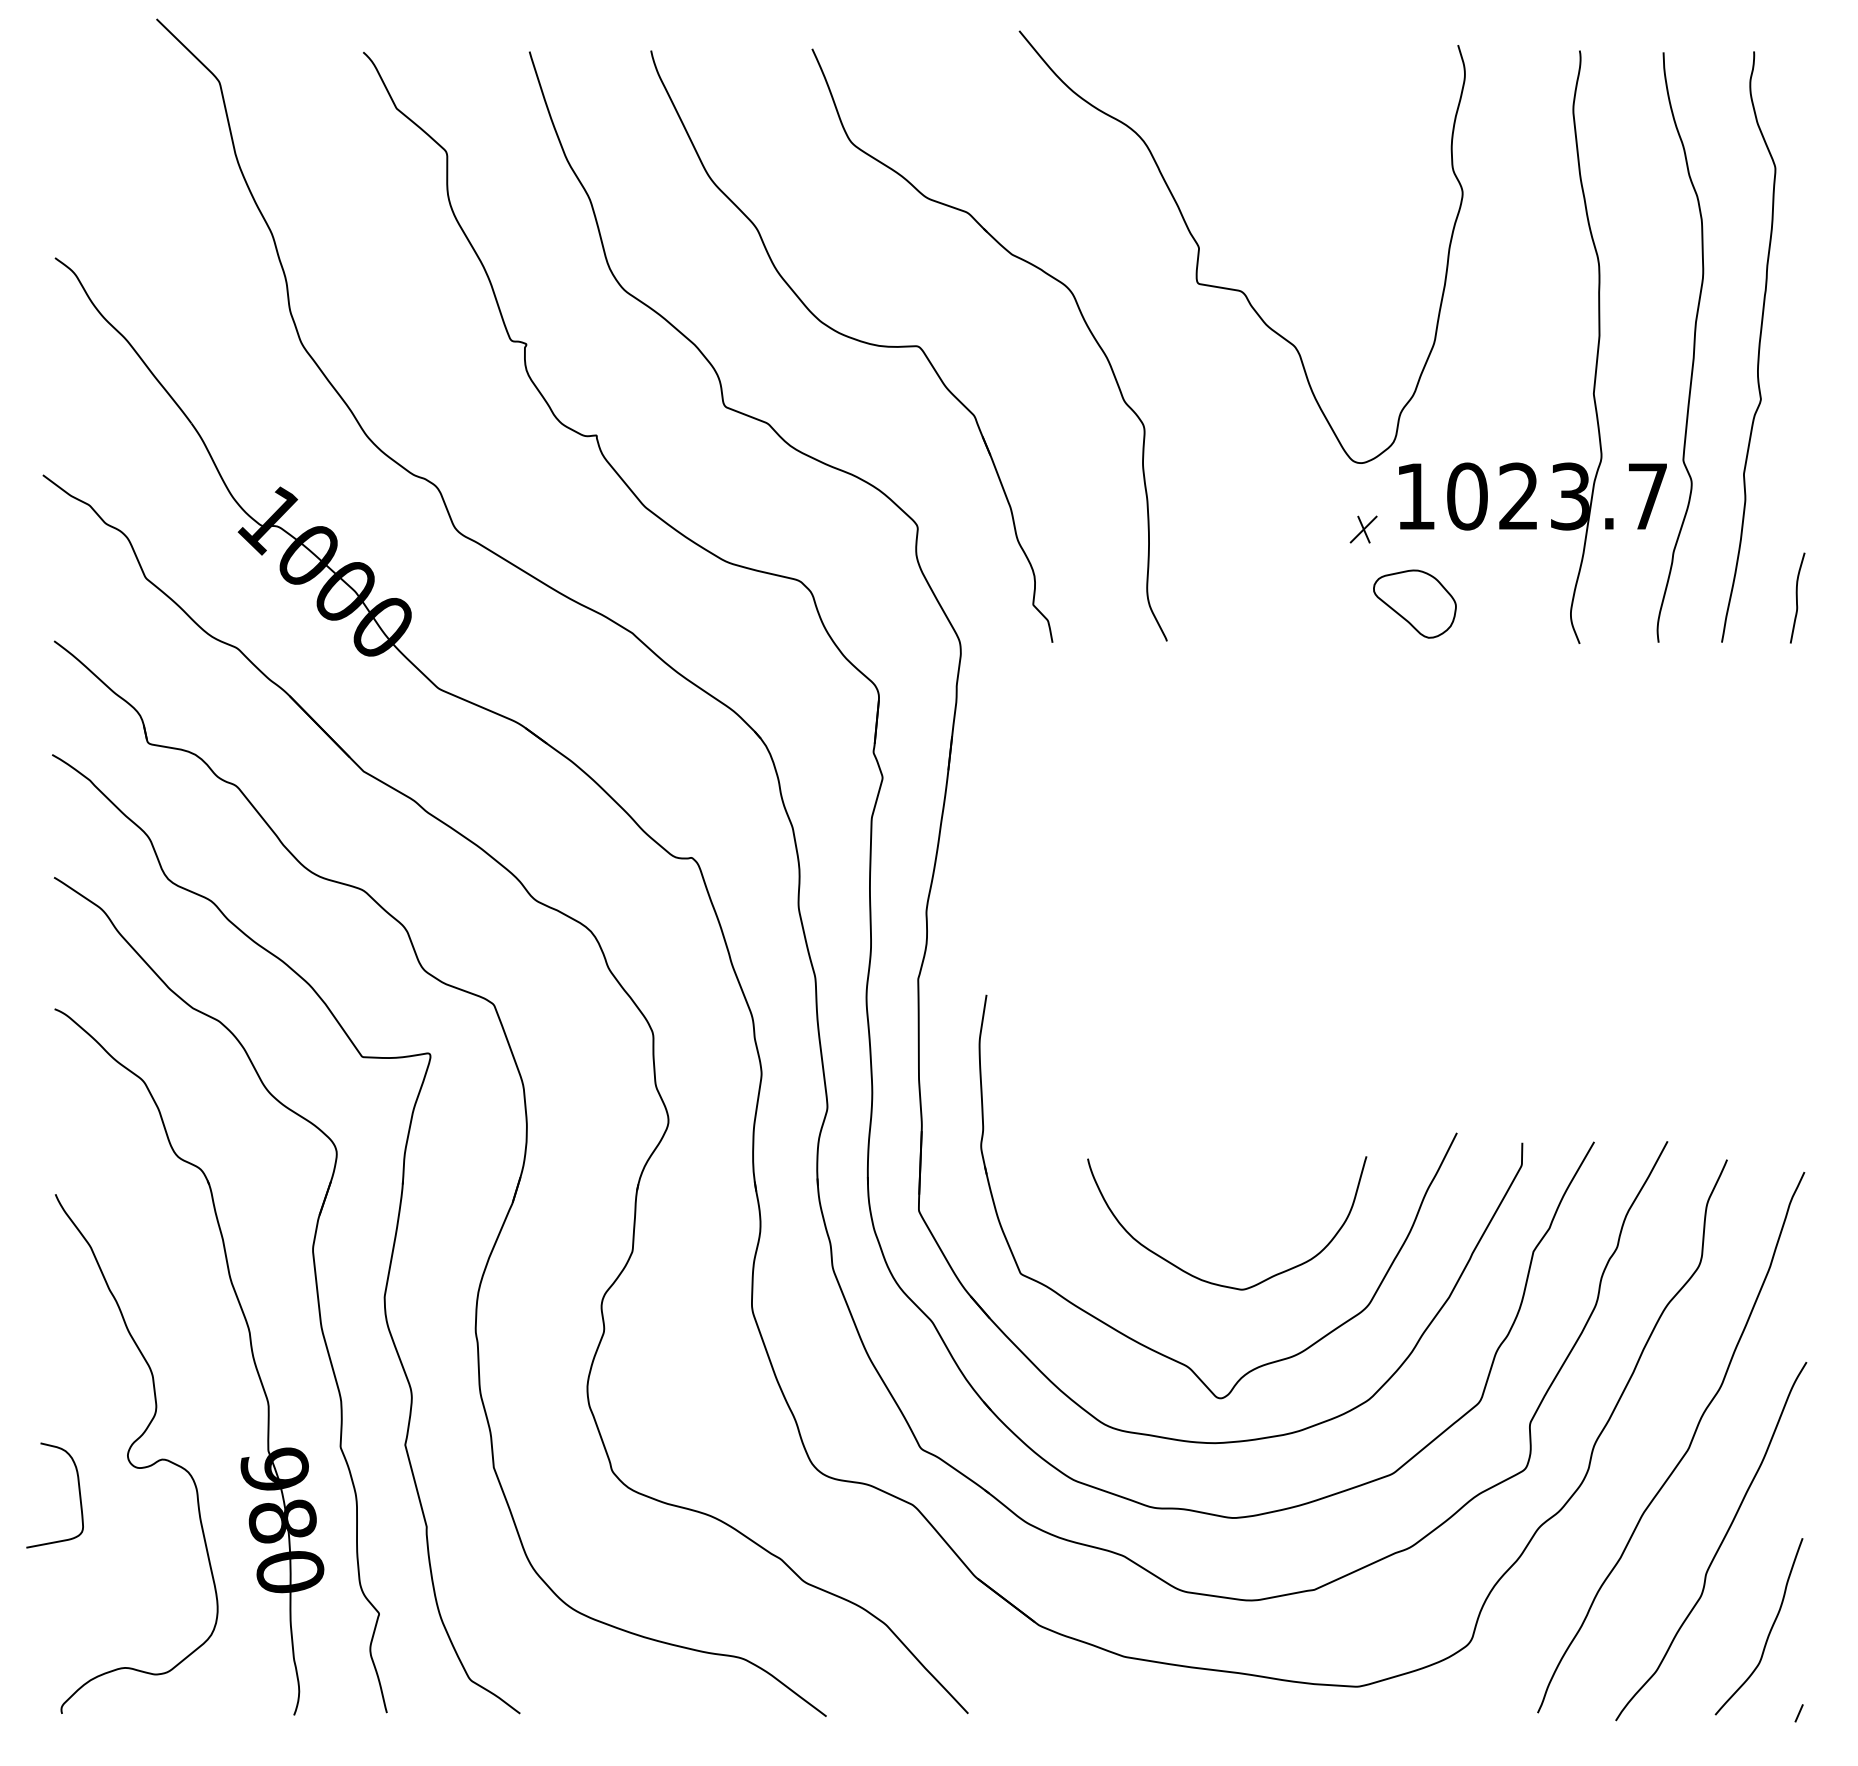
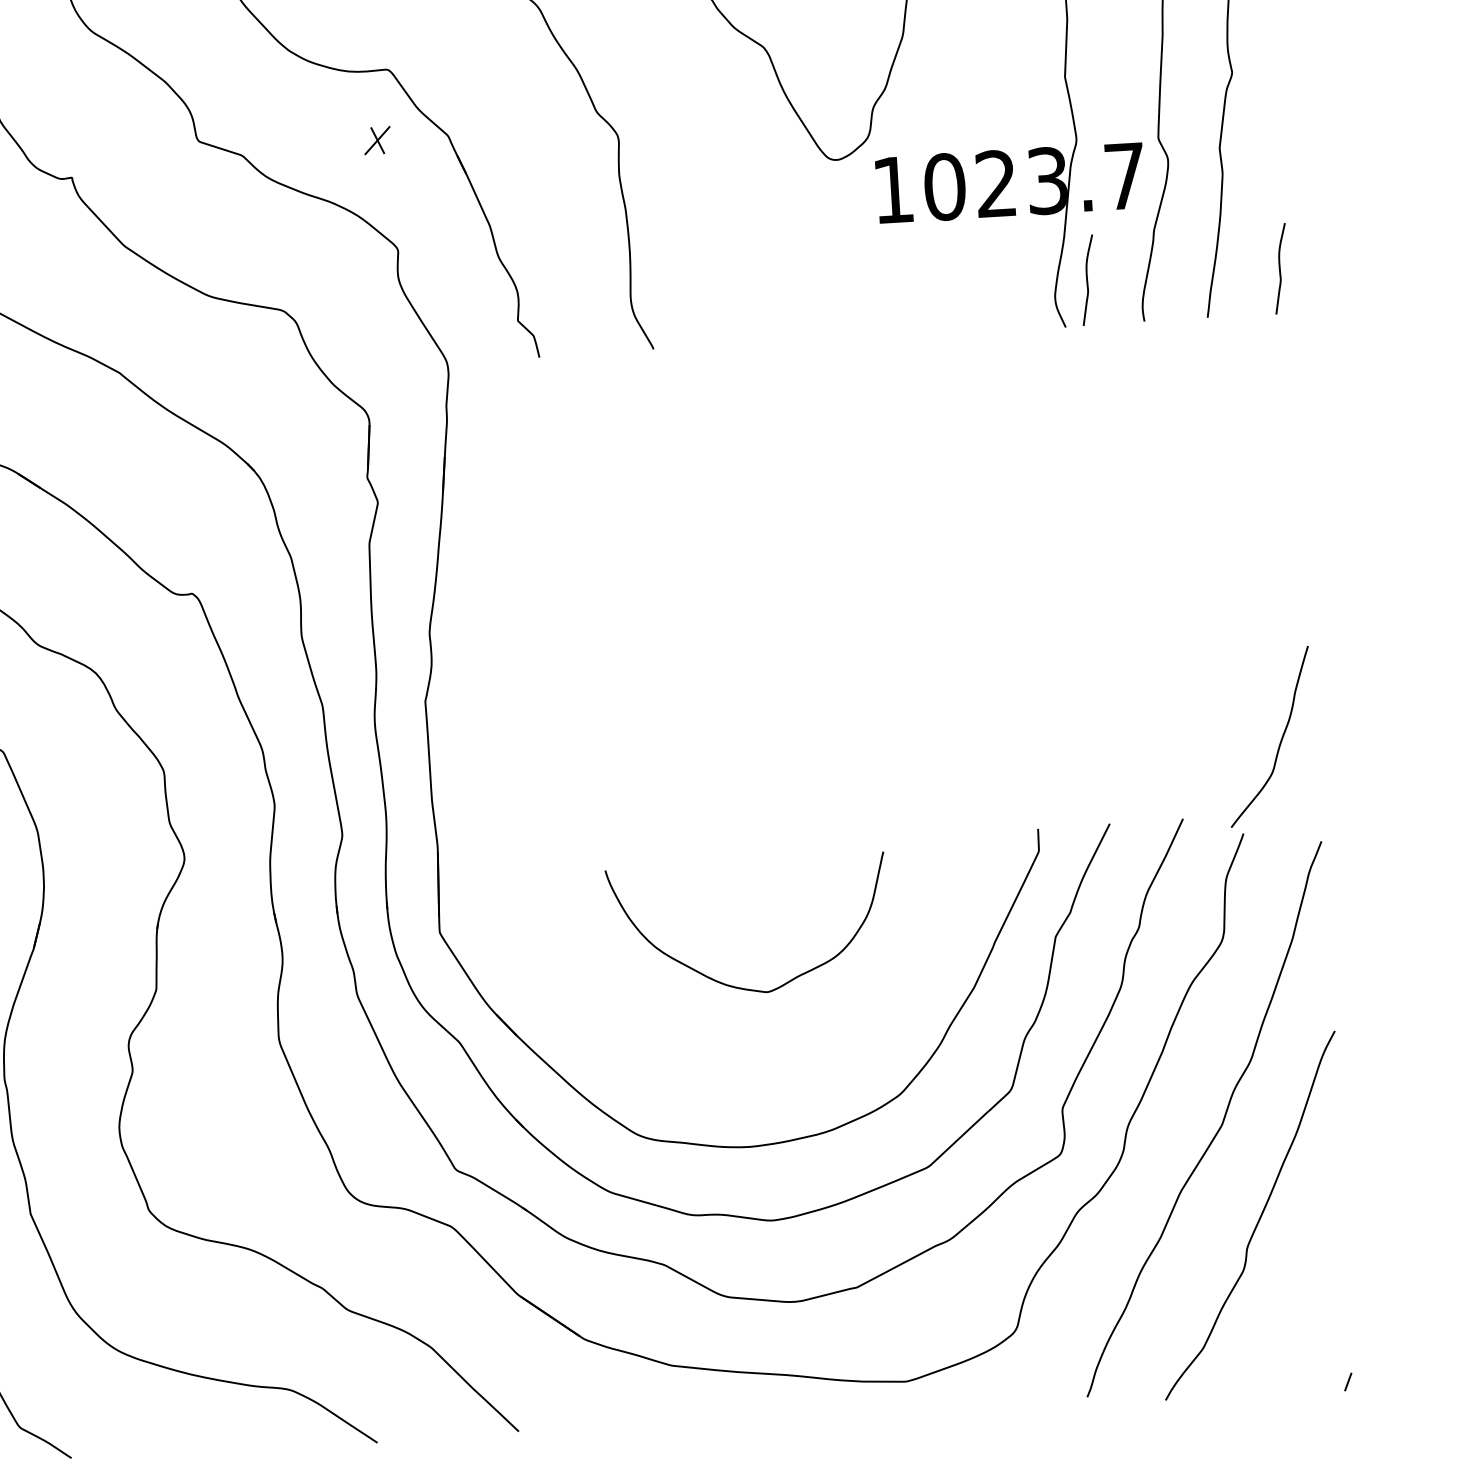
part: (1363, 529) -> (377, 140), moved
curve: (1604, 597) -> (1087, 279), added
part: (1414, 603) -> (898, 296), removed
part: (1138, 1341) -> (666, 1049), removed
curve: (1769, 1630) -> (1280, 740), moved

